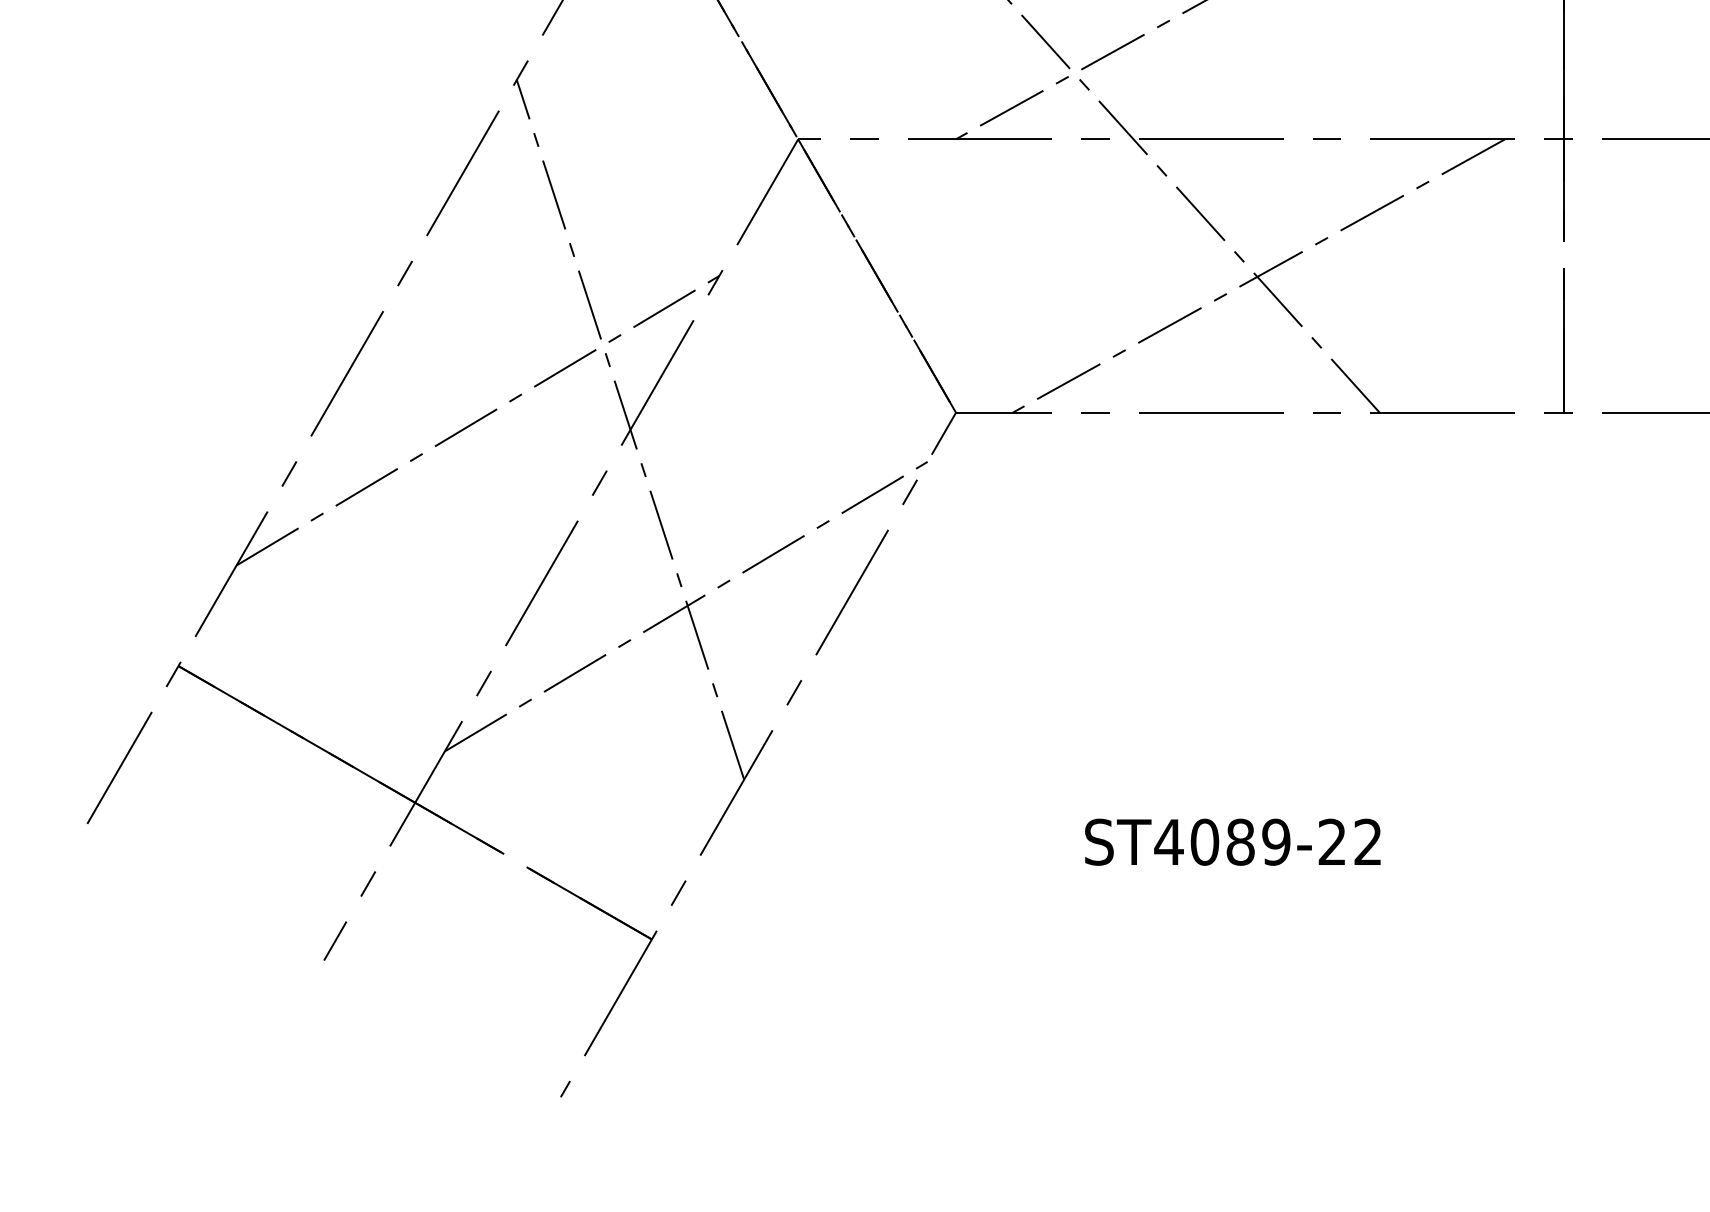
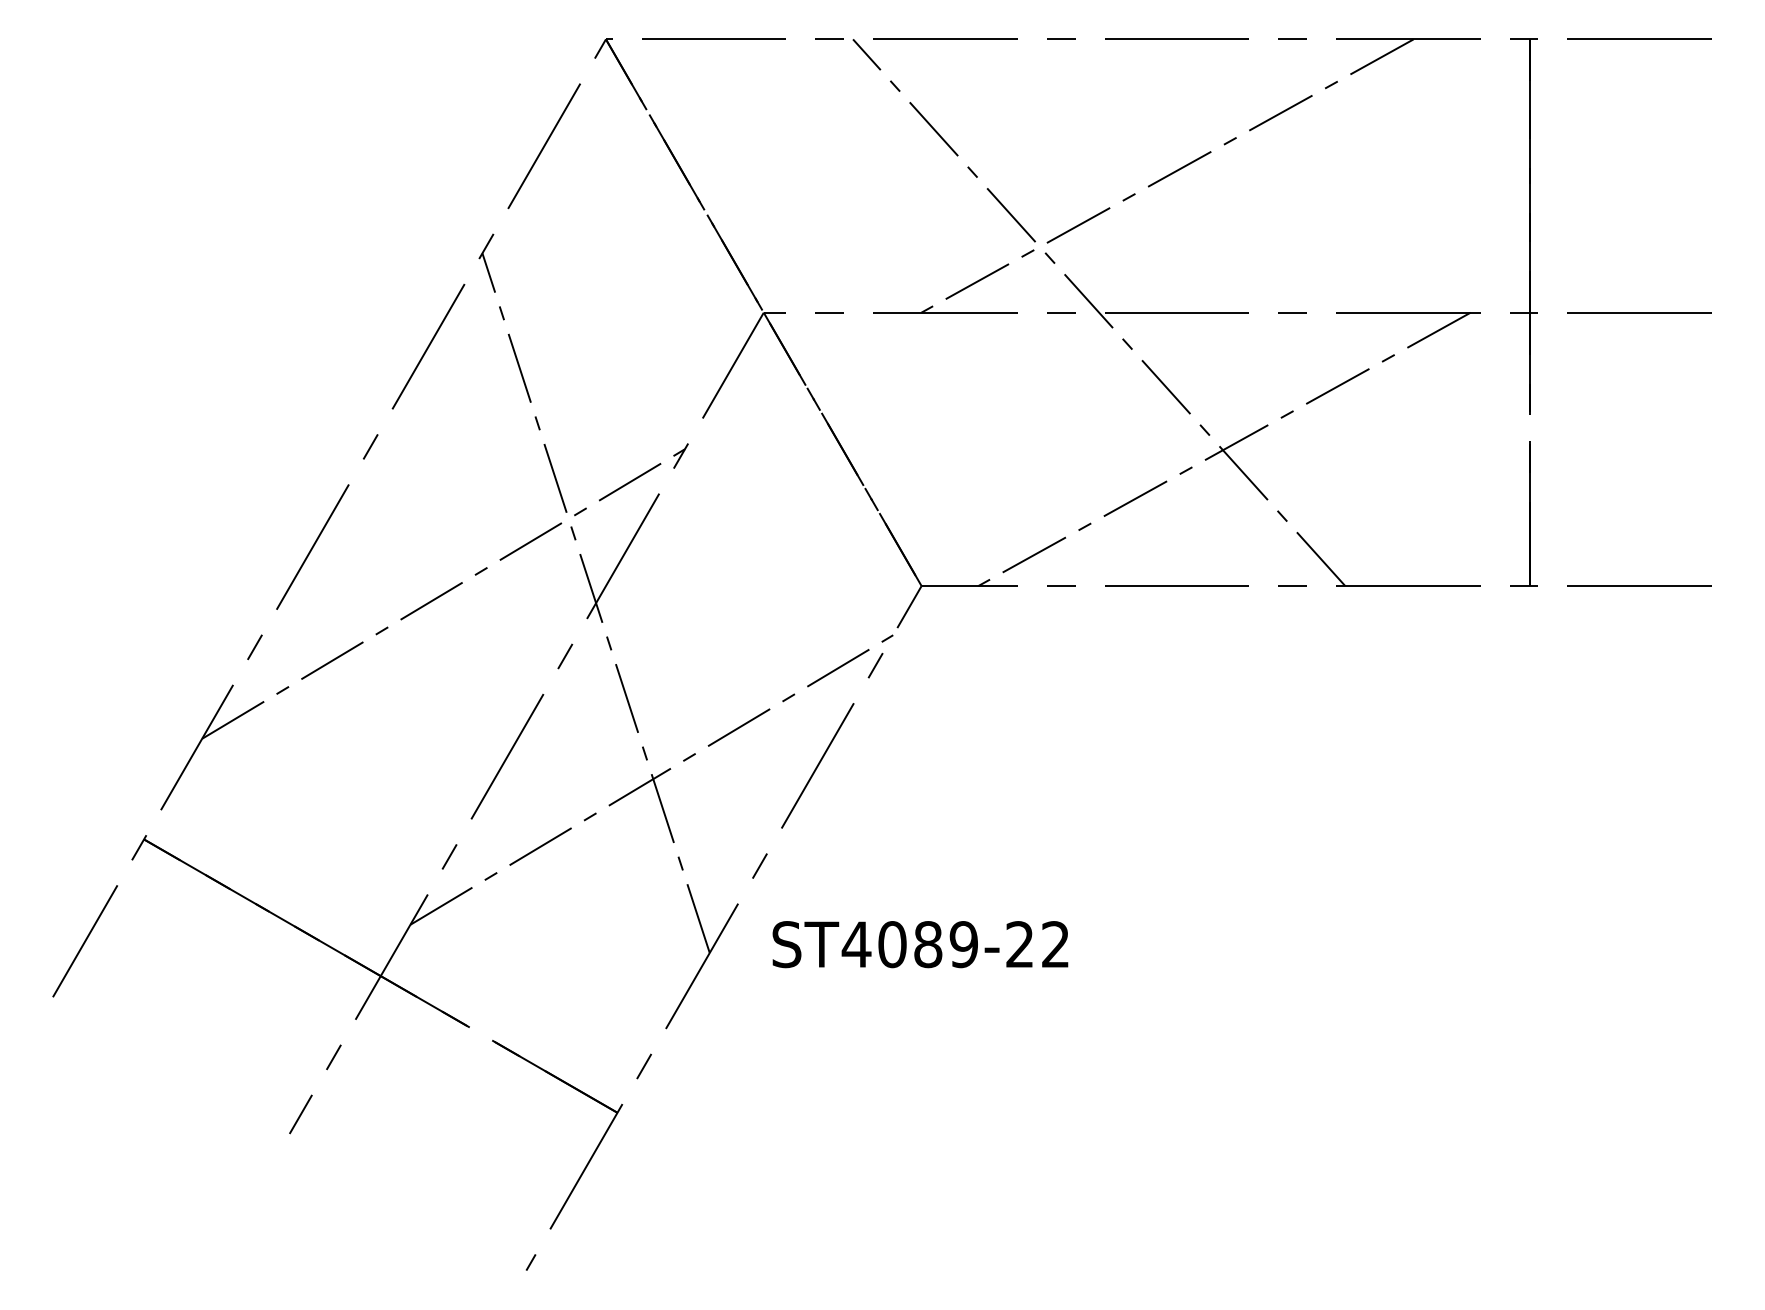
text: (1232, 842) -> (920, 944), moved

